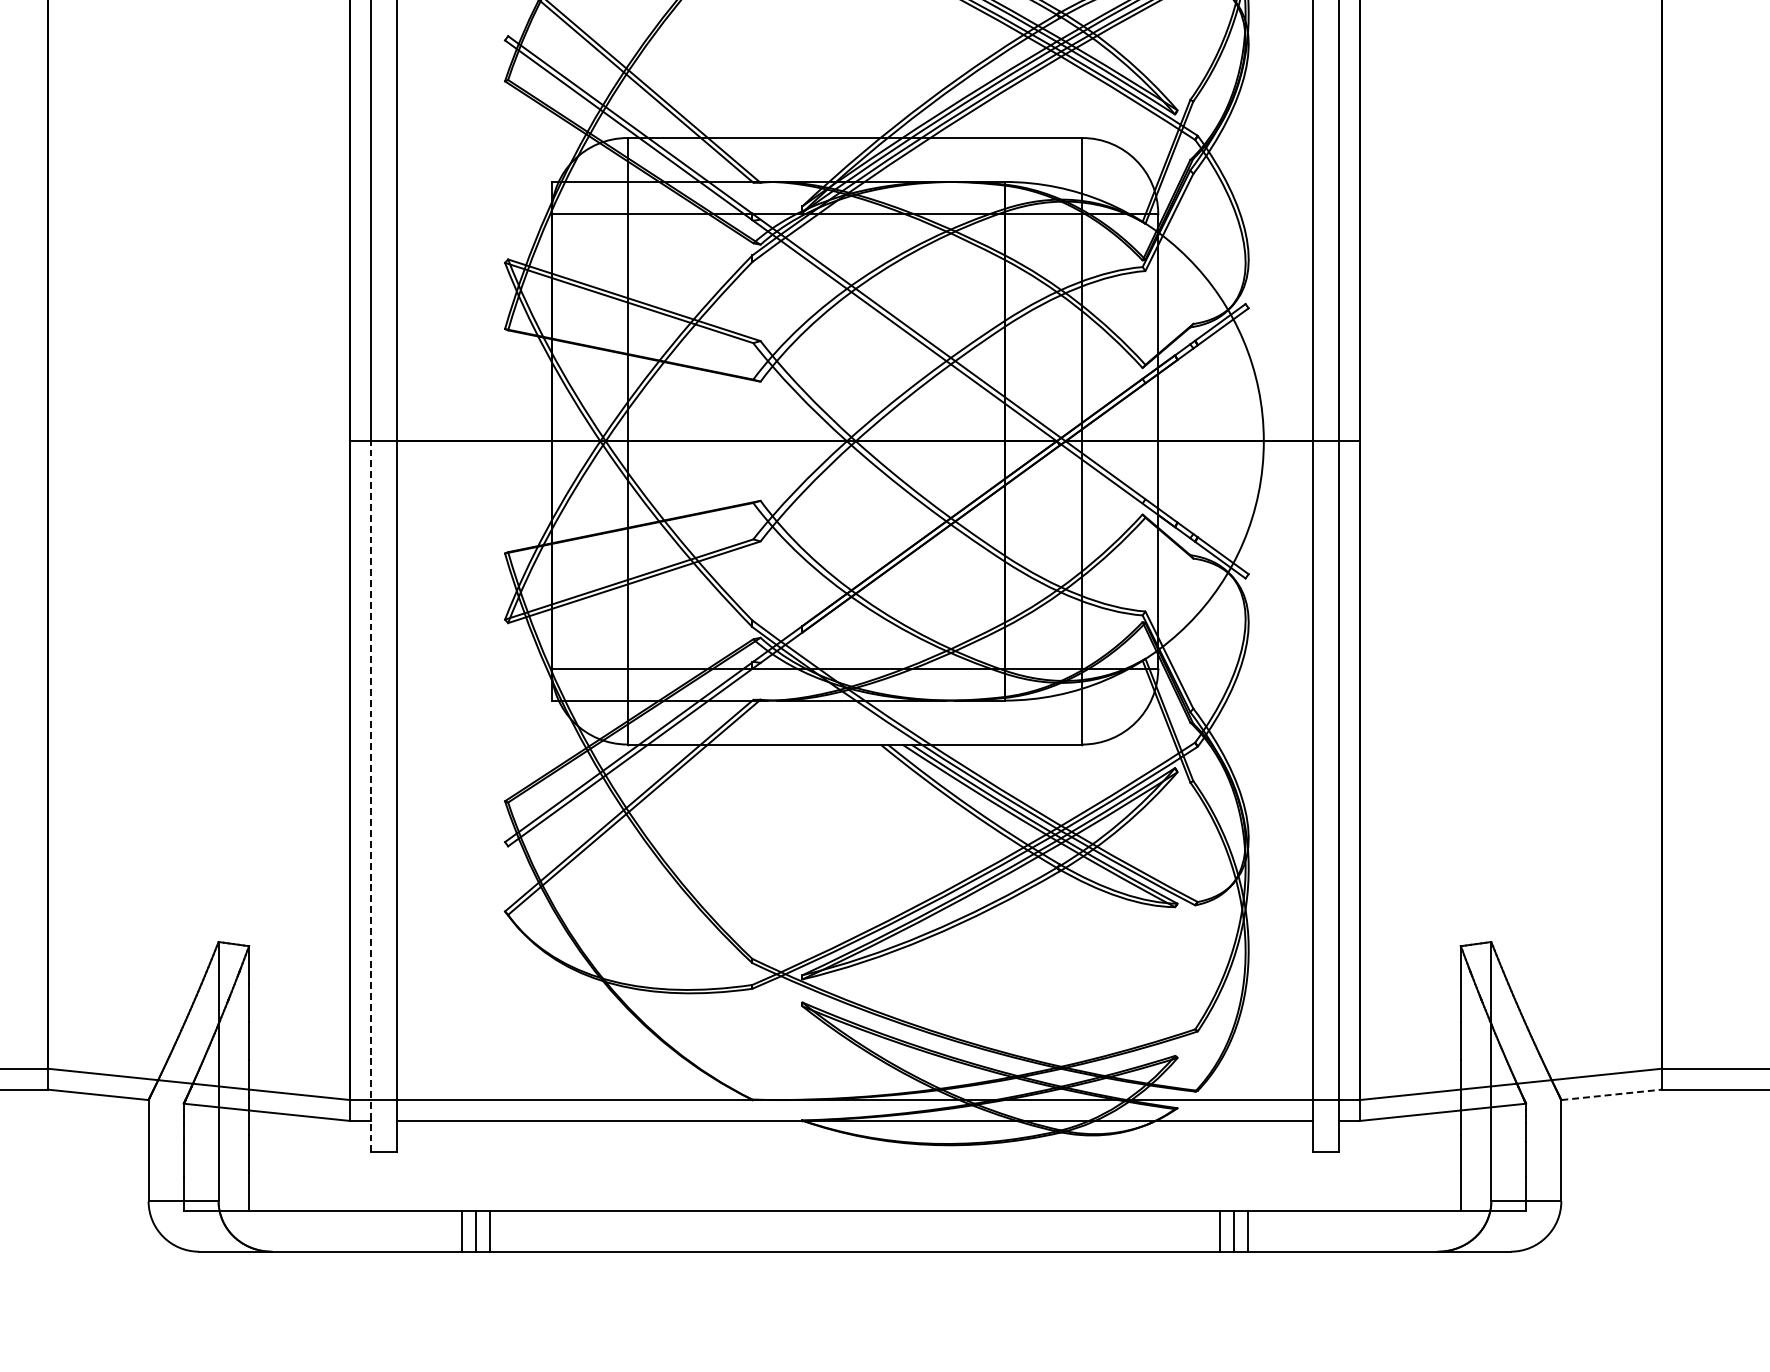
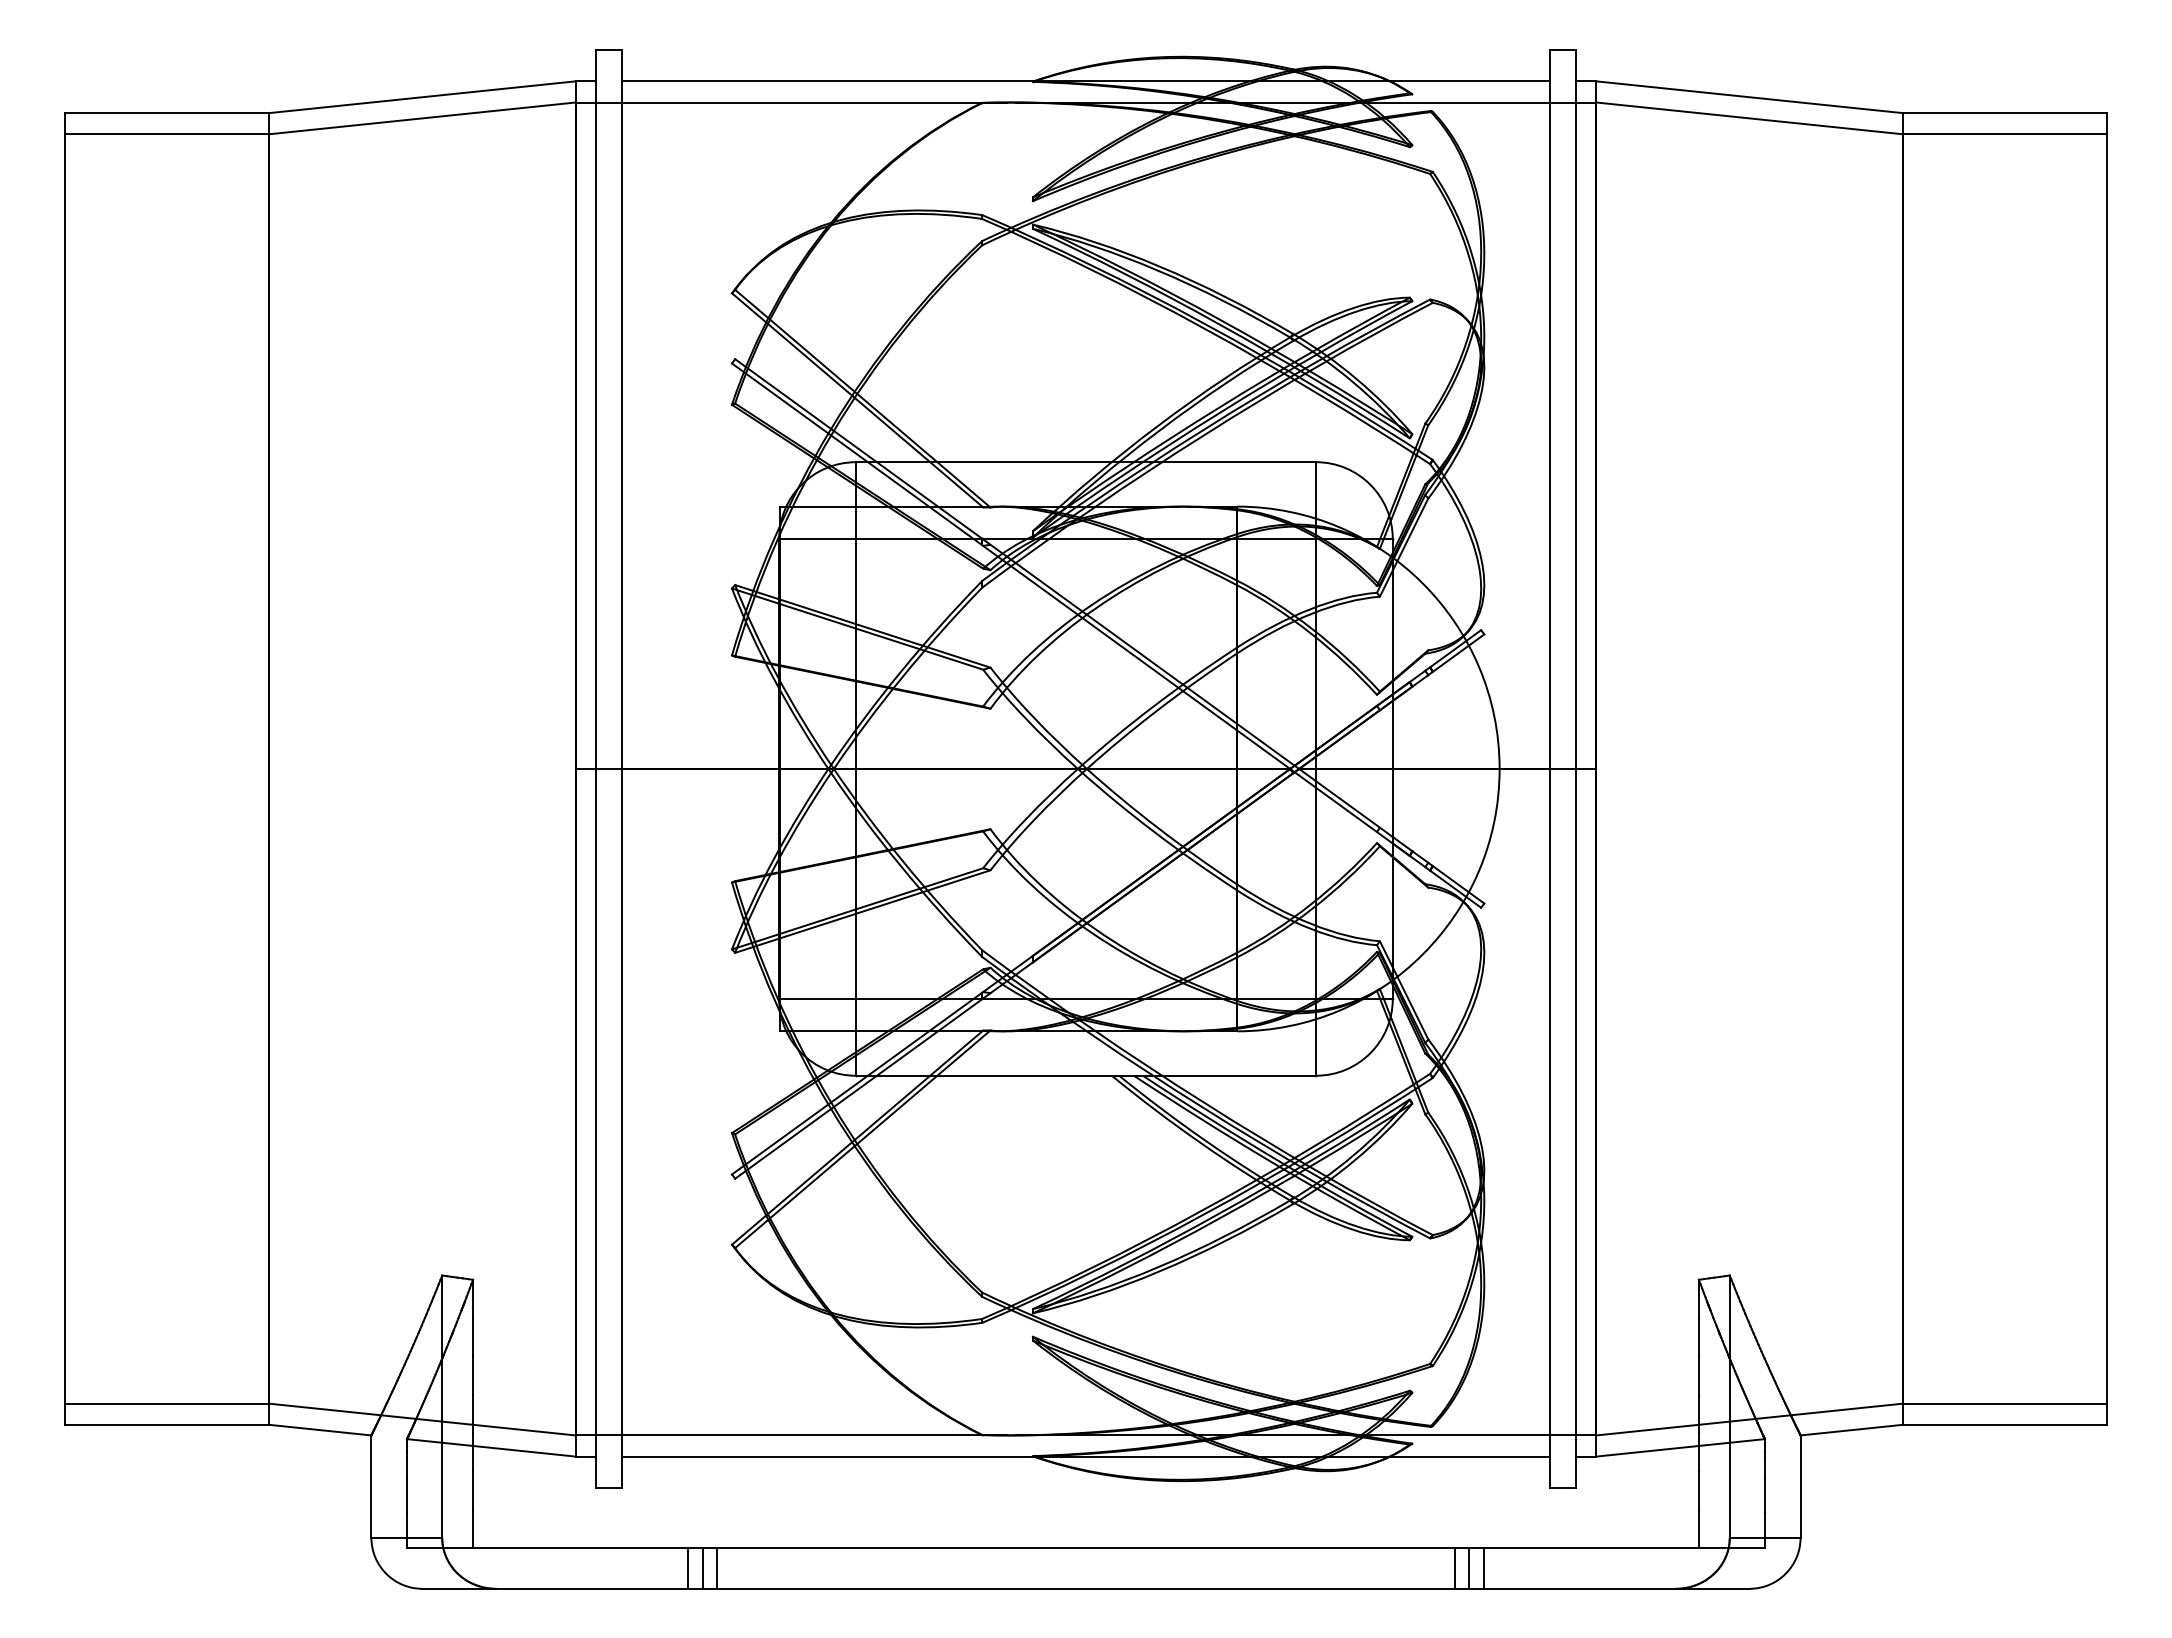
line: (370, 796) -> (595, 1128), dashed -> solid
line: (1612, 1095) -> (1852, 1430), dashed -> solid

